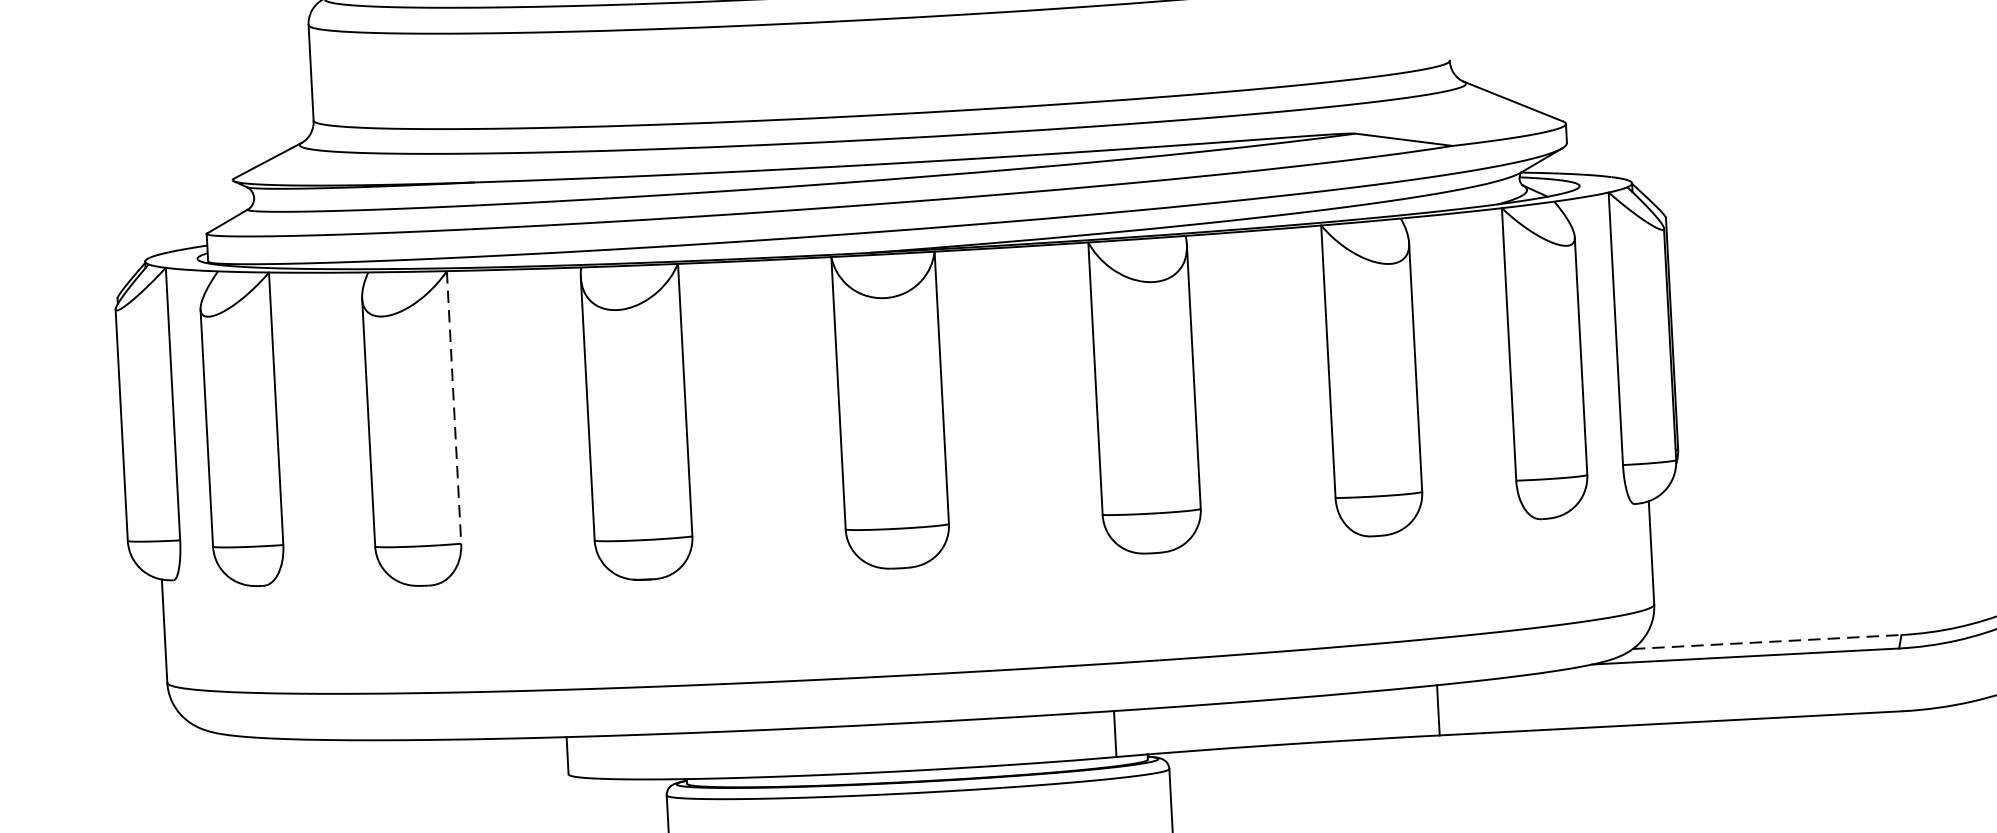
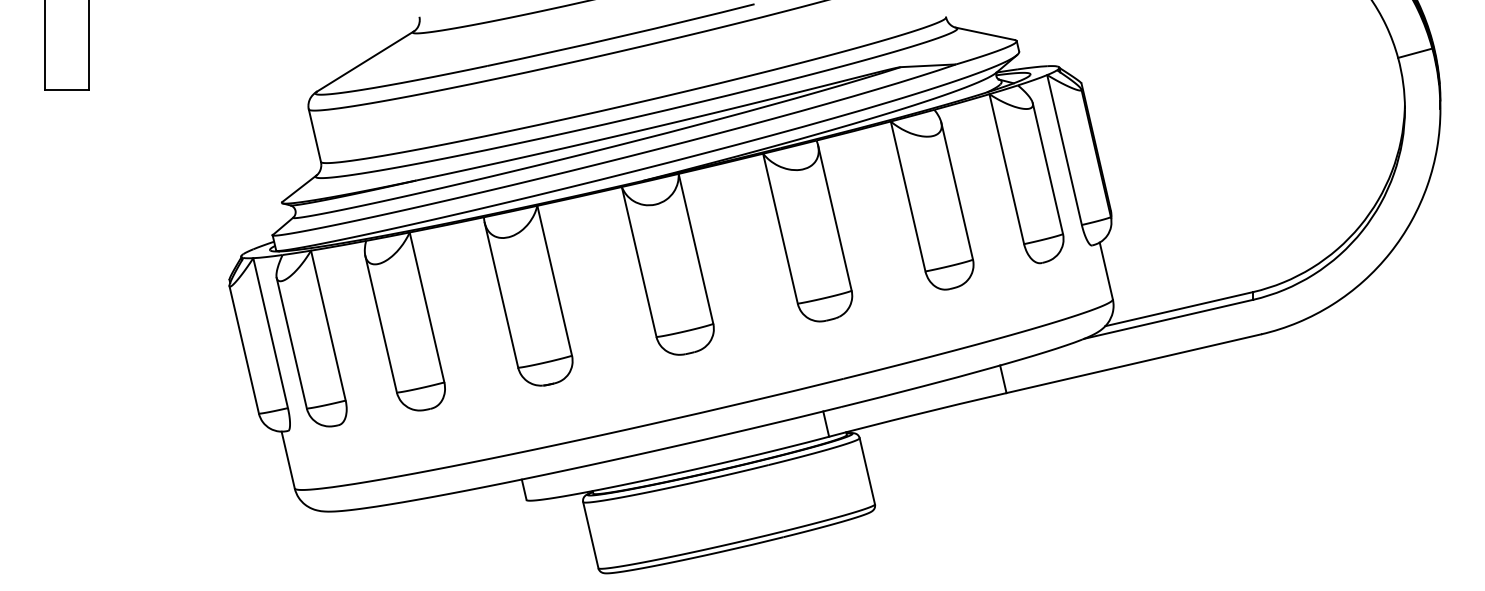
line: (454, 407) -> (427, 307), dashed -> solid
line: (1767, 642) -> (1179, 309), dashed -> solid

